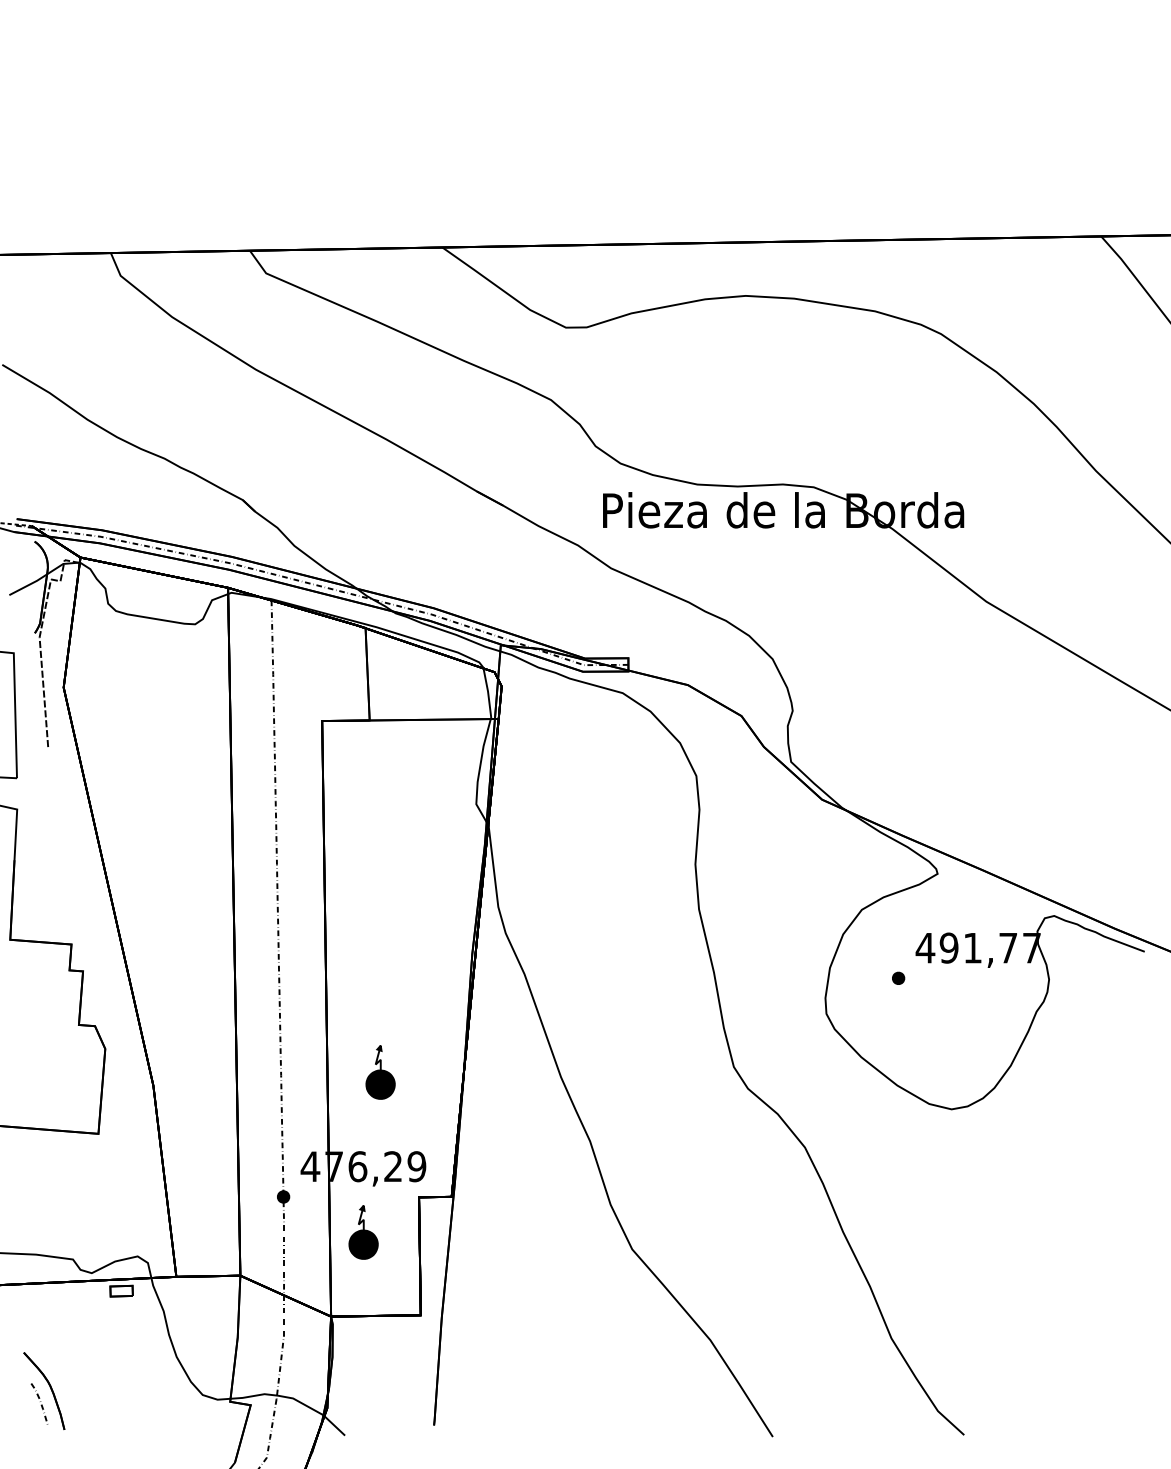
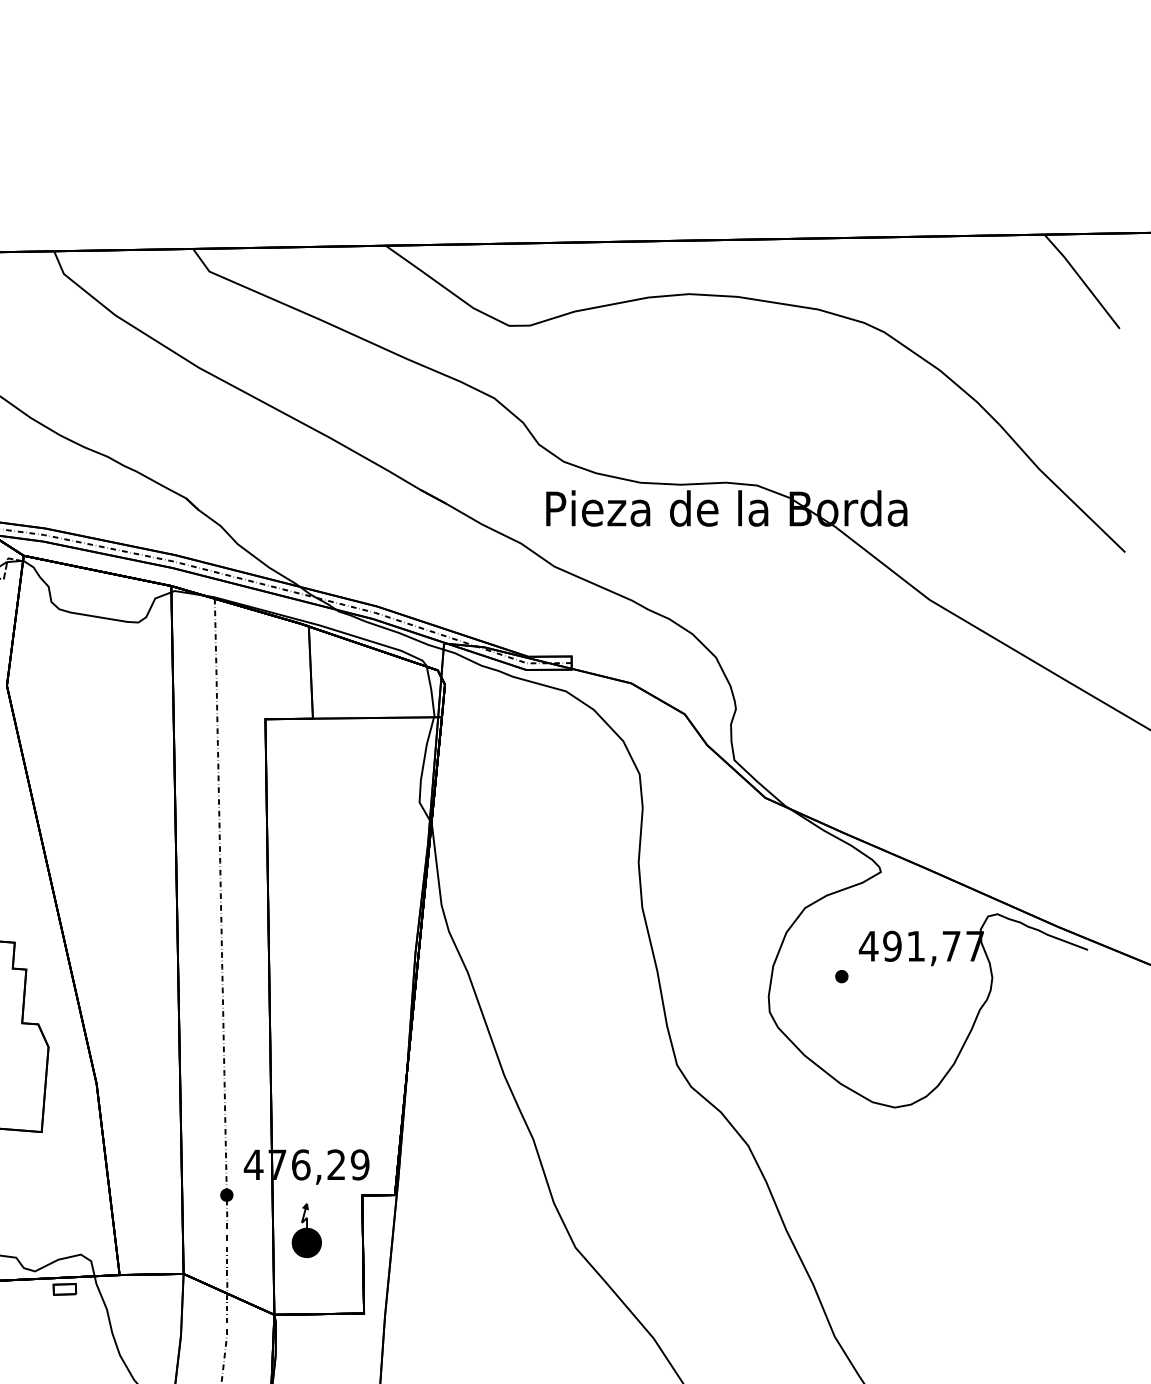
part: (380, 1072) -> (323, 1070), removed

